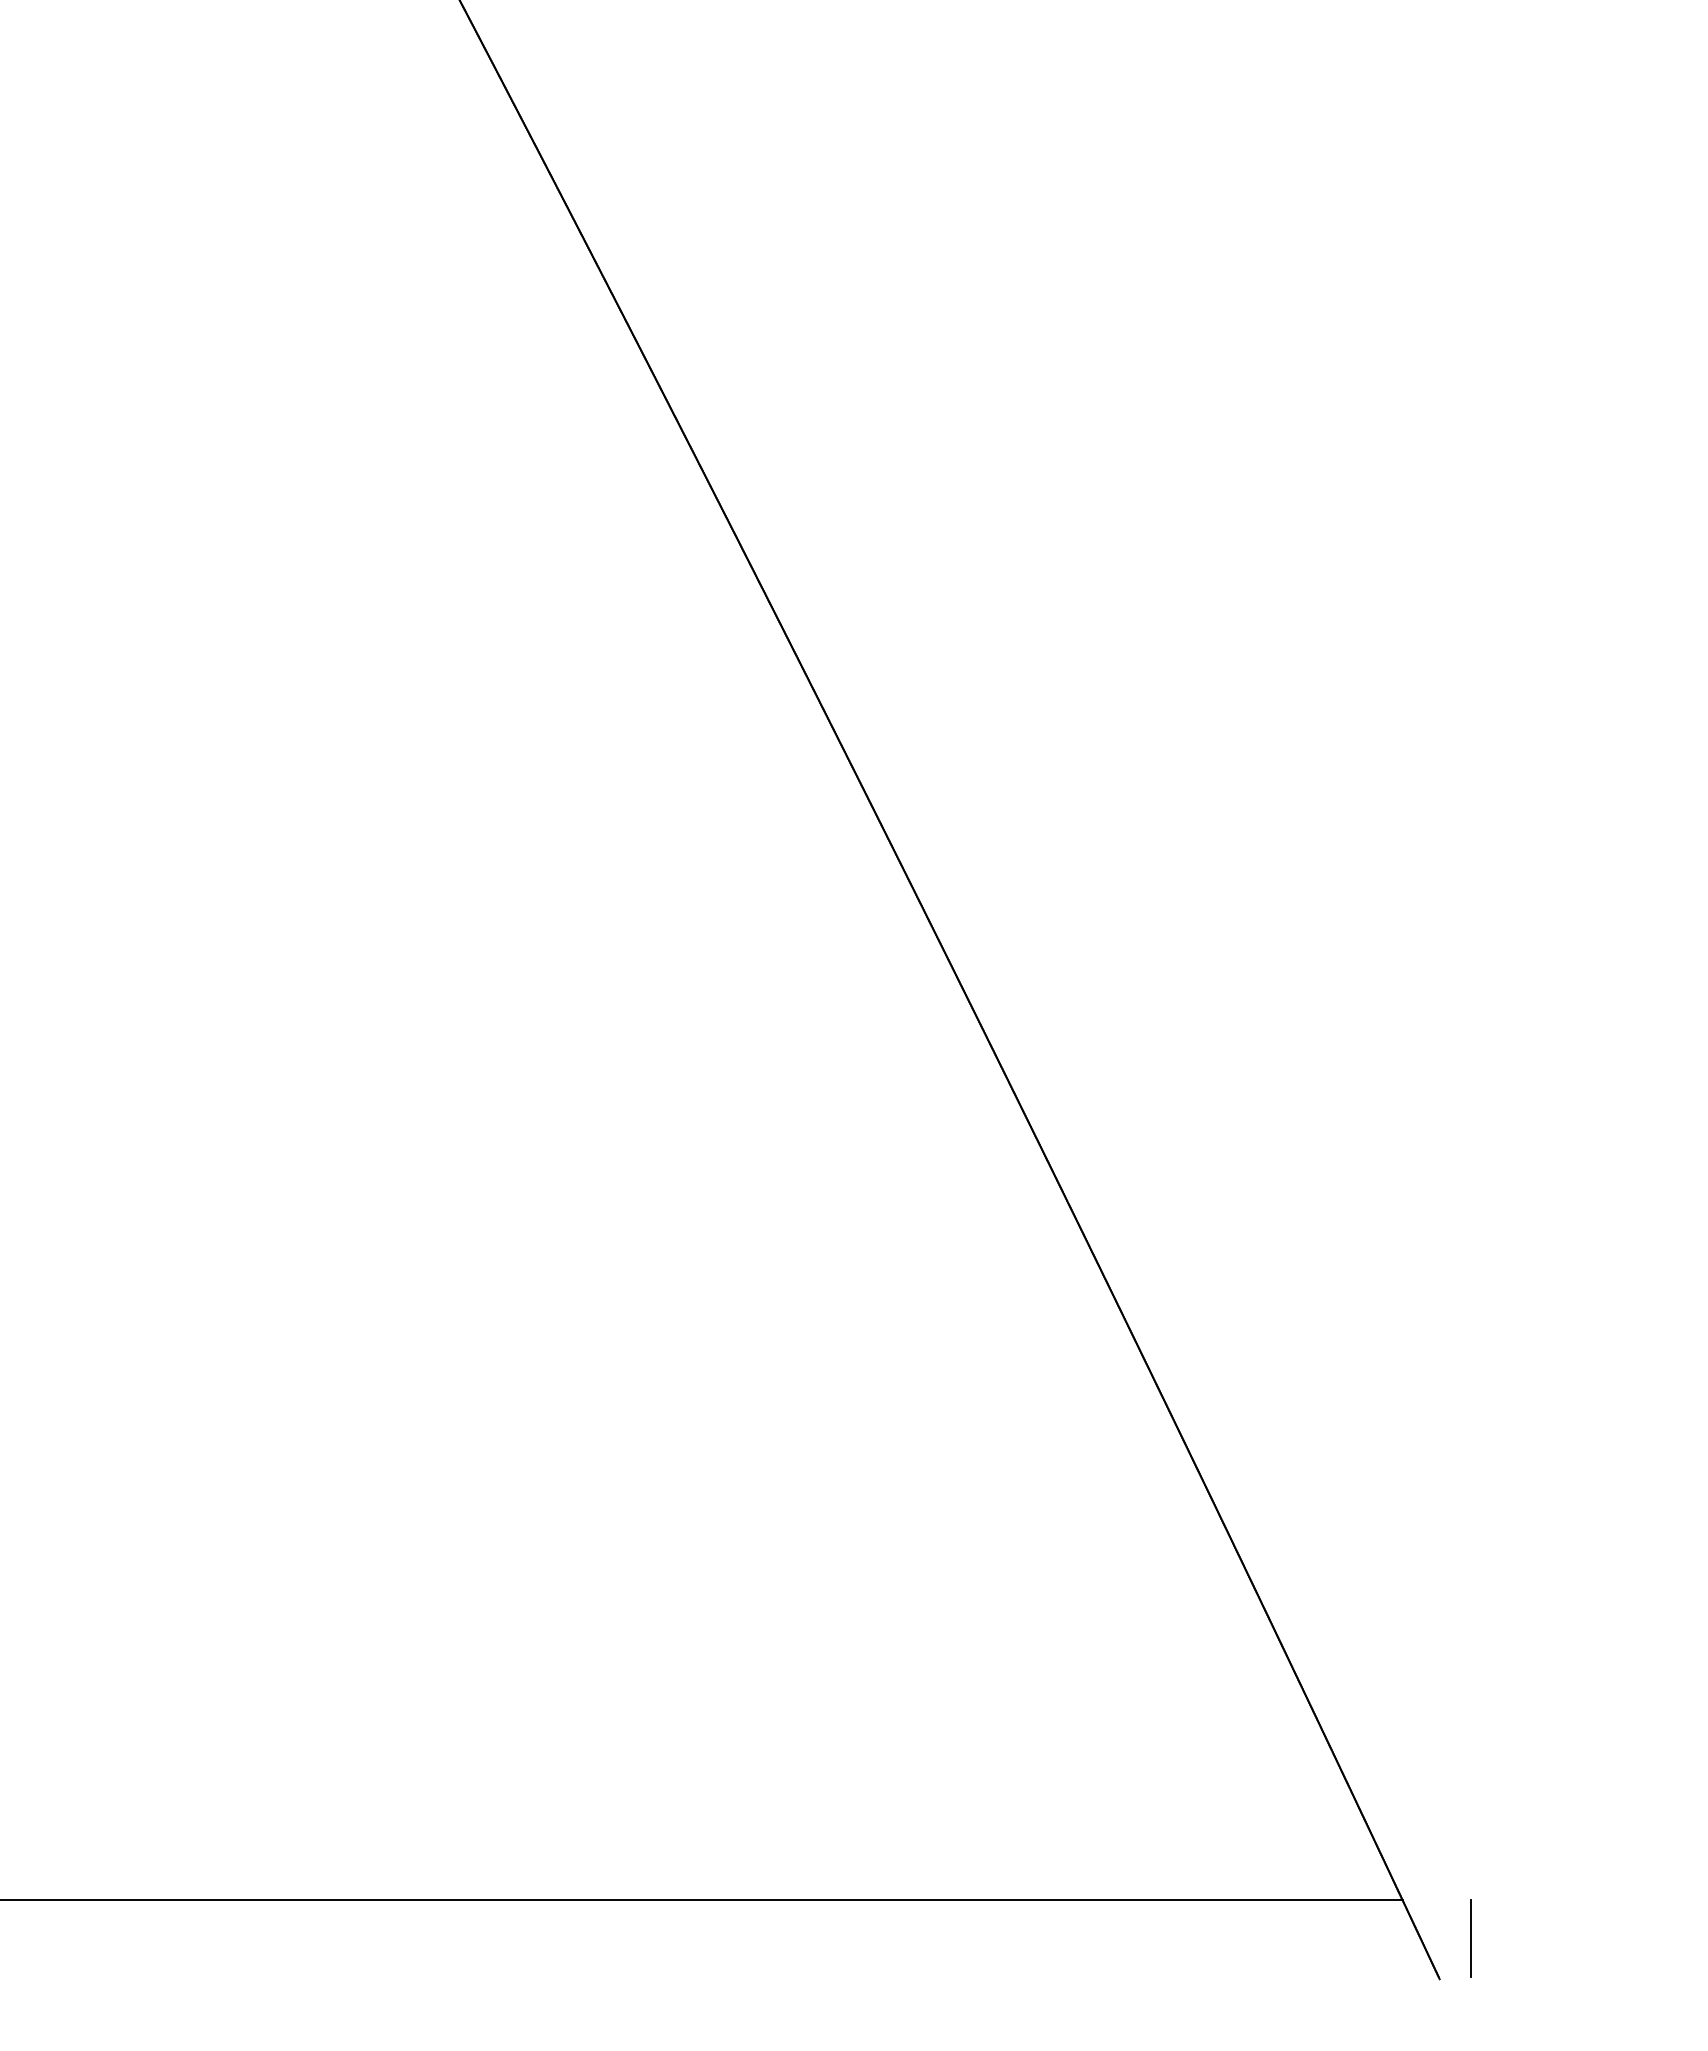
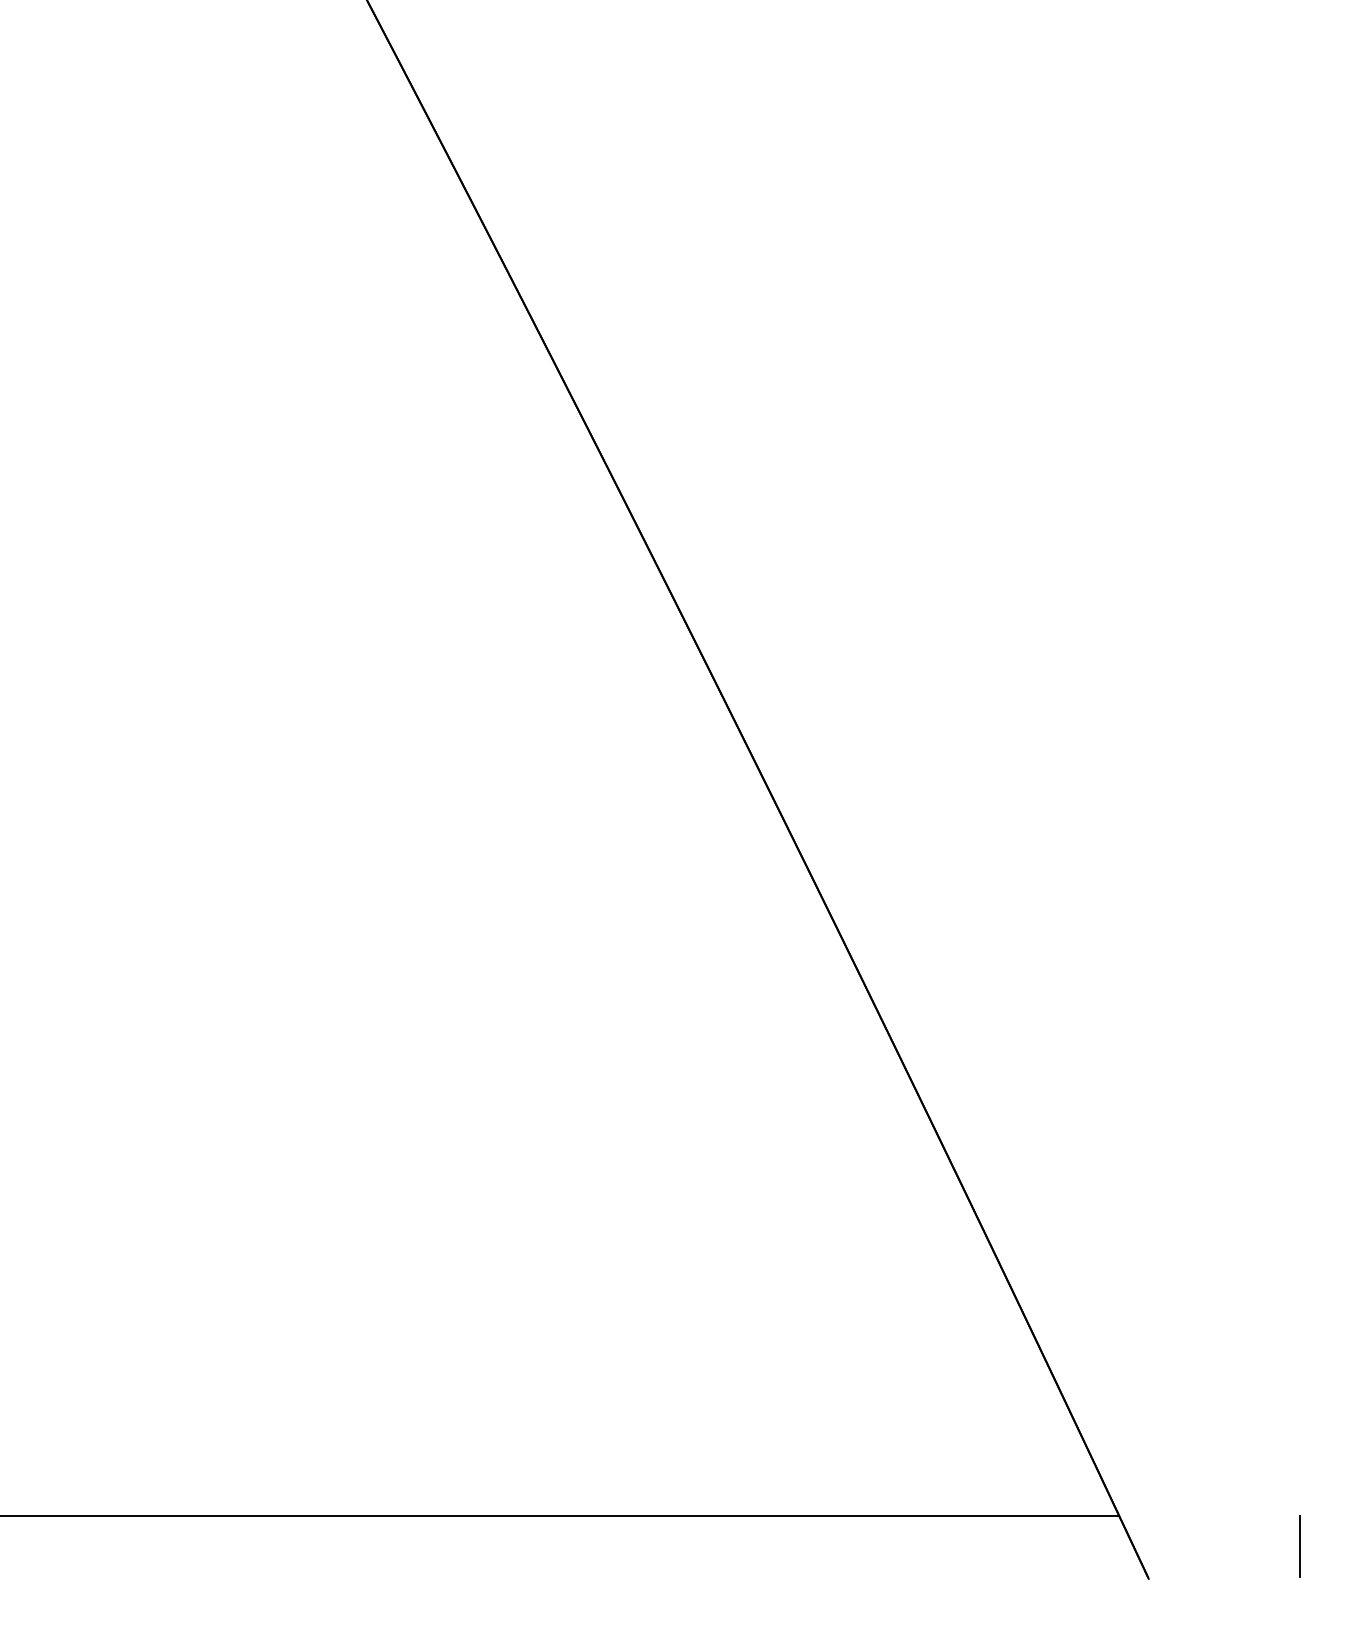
line: (1470, 1938) -> (1299, 1546), moved

